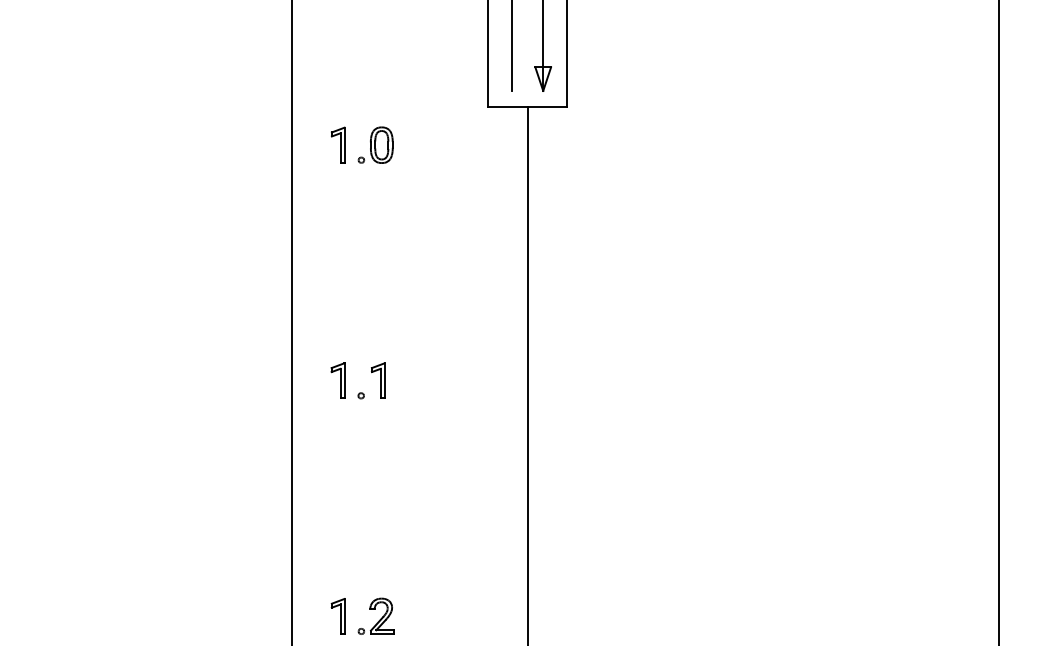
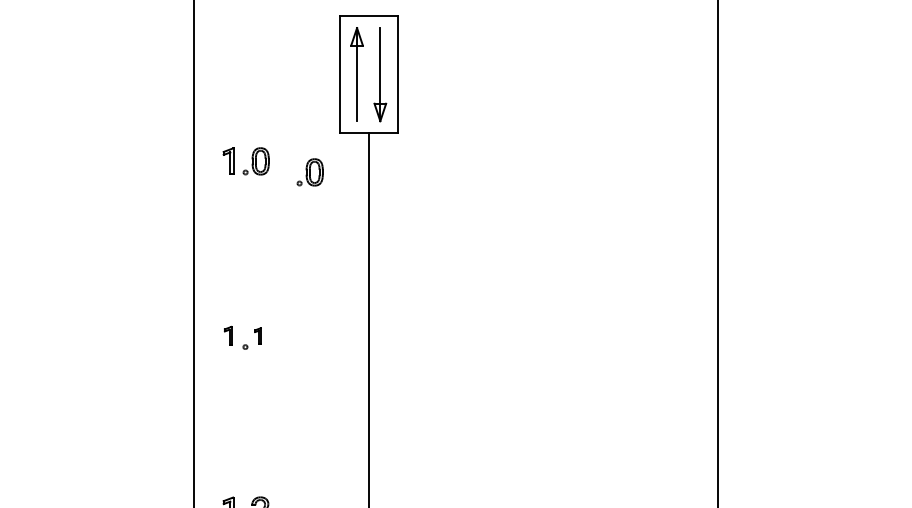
part: (447, 160) -> (309, 172), added
part: (336, 380) -> (227, 335), size x0.7
part: (377, 380) -> (257, 335), size x0.6

